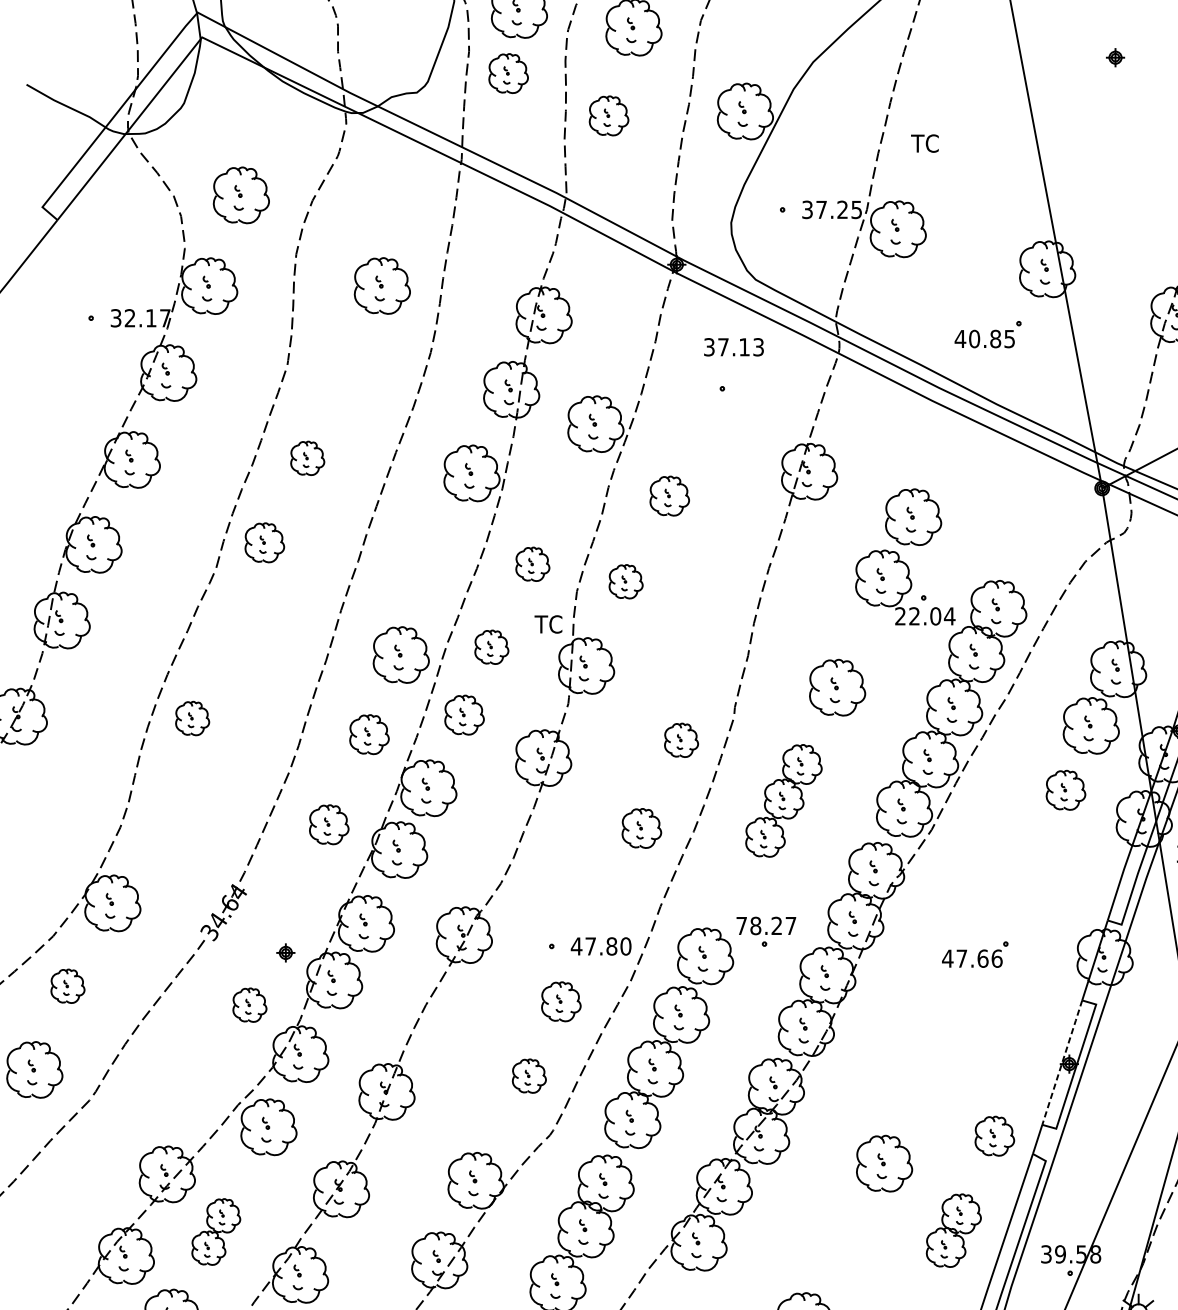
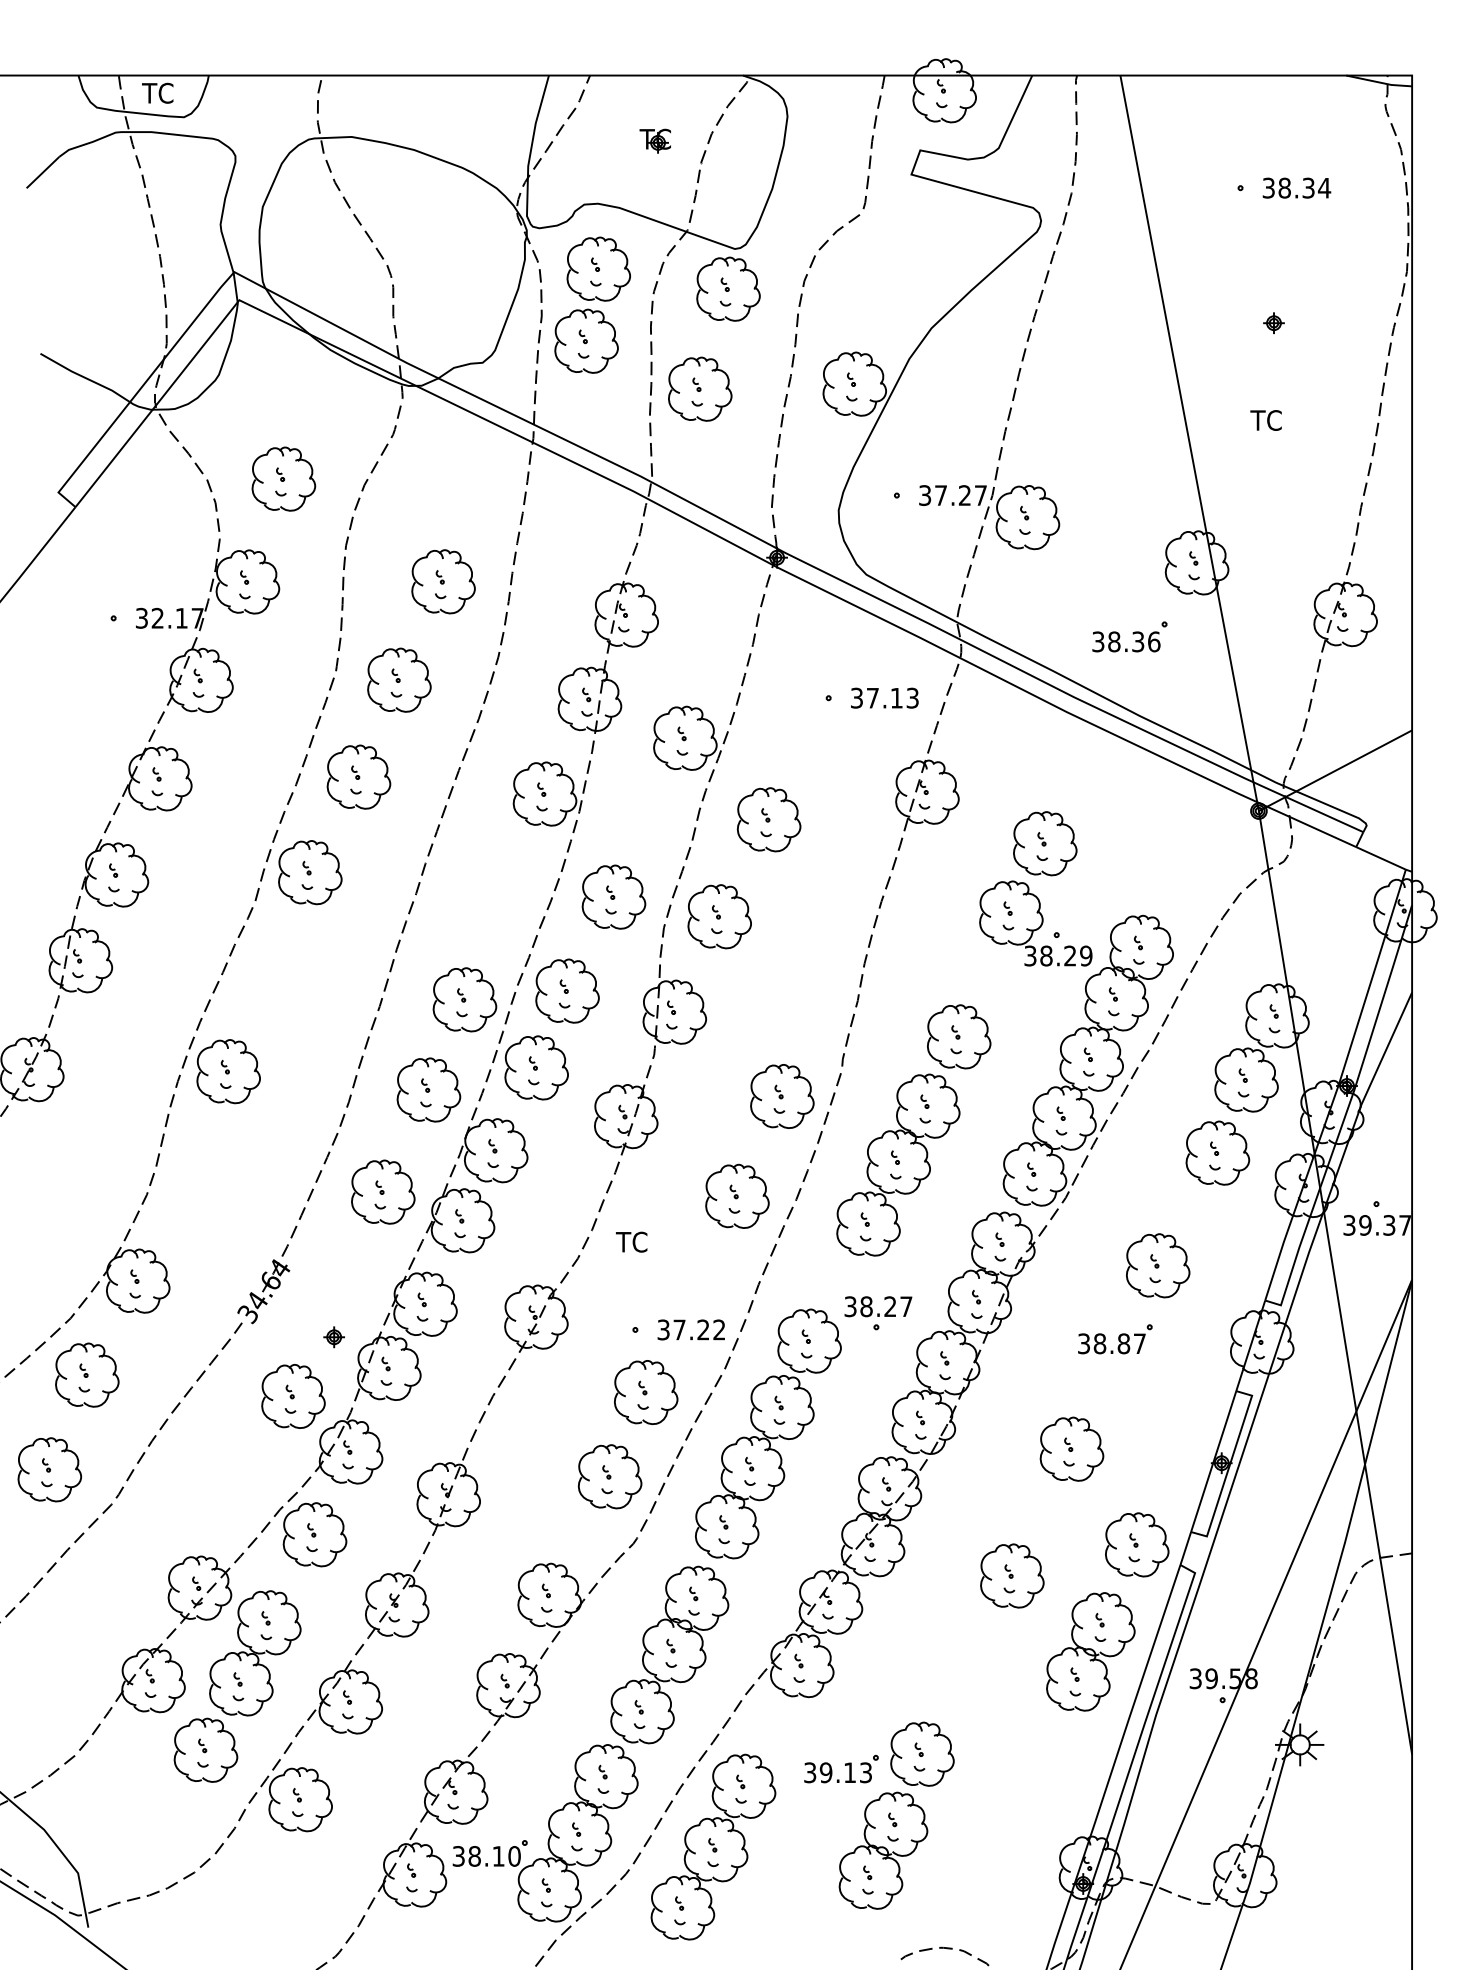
part: (508, 72) -> (586, 340), size x1.43
part: (609, 115) -> (700, 388), size x1.43
text: (924, 143) -> (1265, 420), moved
text: (856, 209) -> (980, 495), 37.25 -> 37.27
text: (984, 338) -> (1125, 641), 40.85 -> 38.36
text: (733, 346) -> (884, 697), moved
part: (343, 372) -> (399, 679), added
part: (307, 457) -> (358, 776), size x1.67
part: (669, 495) -> (768, 819), size x1.43
part: (264, 542) -> (310, 872), size x1.43
part: (532, 563) -> (613, 896), size x1.67
part: (626, 581) -> (719, 916), size x1.67
text: (925, 615) -> (1058, 955), 22.04 -> 38.29
text: (548, 623) -> (631, 1241), moved
part: (491, 646) -> (567, 990), size x1.67
part: (464, 714) -> (536, 1067), size x1.43
part: (192, 718) -> (228, 1071), size x1.67
part: (369, 734) -> (428, 1089), size x1.43
part: (681, 740) -> (782, 1096), size x1.67
part: (1065, 789) -> (1217, 1152), size x1.43
part: (784, 800) -> (898, 1164), size x1.43
part: (329, 824) -> (383, 1191), size x1.43
part: (641, 827) -> (737, 1195), size x1.43
part: (1012, 889) -> (1157, 1265), added
text: (741, 925) -> (850, 1306), 78.27 -> 38.27
text: (601, 946) -> (691, 1329), 47.80 -> 37.22
text: (972, 958) -> (1111, 1343), 47.66 -> 38.87
part: (68, 985) -> (87, 1374), size x1.67
part: (561, 1001) -> (646, 1392), size x1.43
part: (249, 1005) -> (293, 1396), size x1.67
part: (936, 1051) -> (1071, 1448), added
line: (1062, 1061) -> (1213, 1460), dashed -> solid
part: (528, 1075) -> (609, 1476), size x1.67
part: (995, 1135) -> (1137, 1544), size x1.43
part: (953, 1230) -> (1090, 1651), size x1.43
part: (216, 1232) -> (255, 1653), size x1.67

